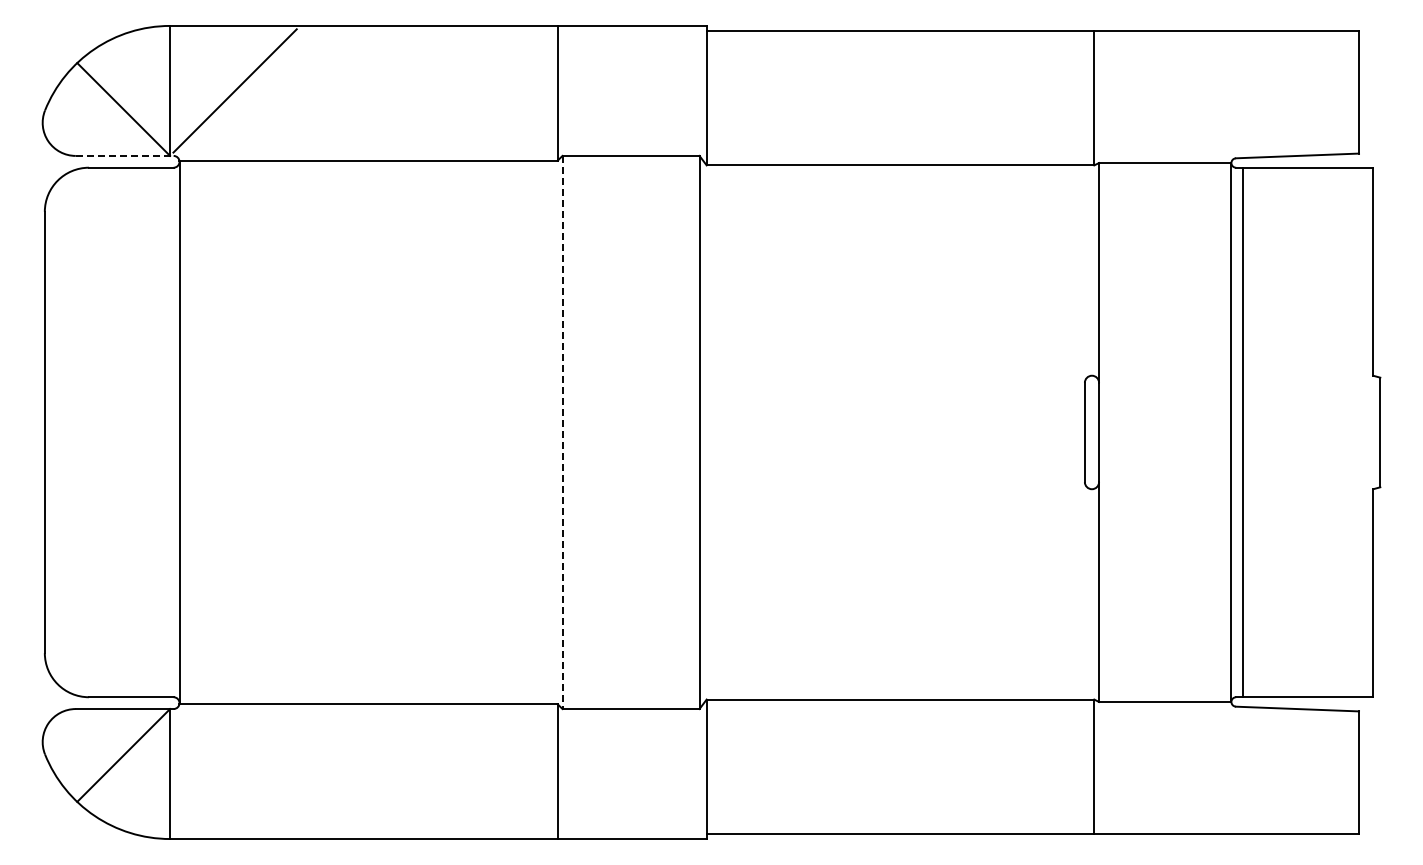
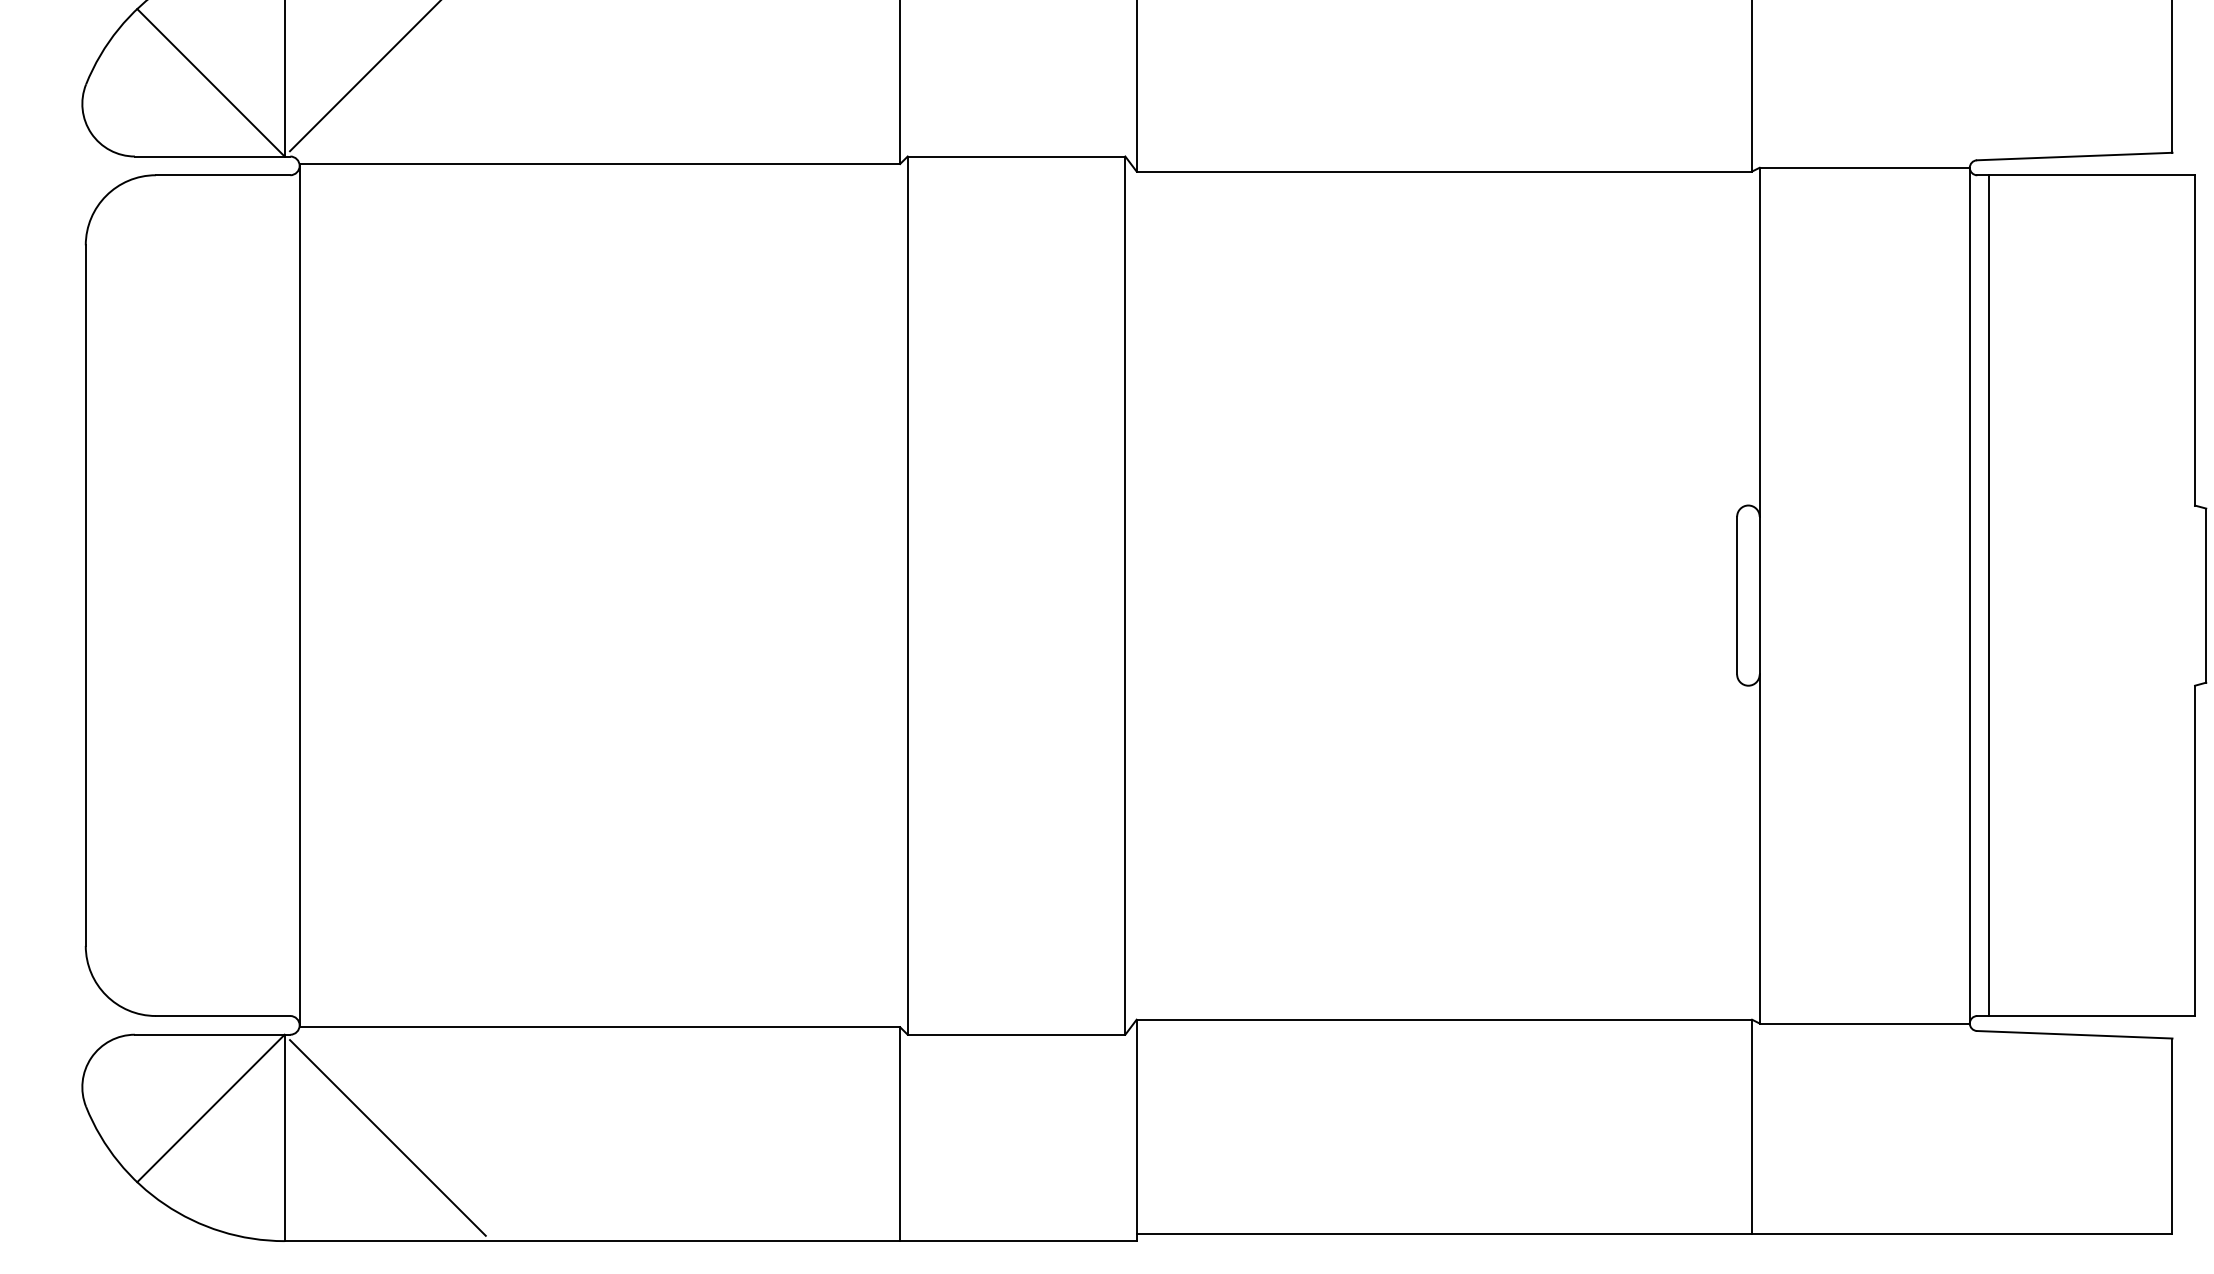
line: (124, 155) -> (212, 155), dashed -> solid
line: (562, 432) -> (907, 595), dashed -> solid
line: (234, 773) -> (386, 1137), added

